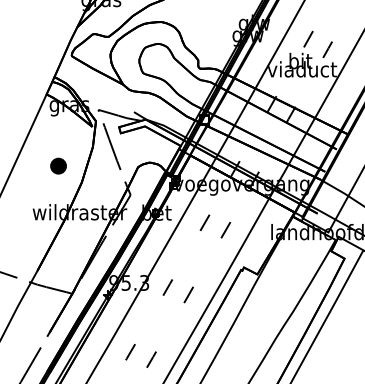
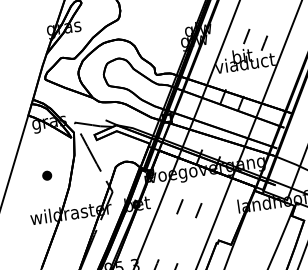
part: (58, 165) -> (47, 175), size x0.62

